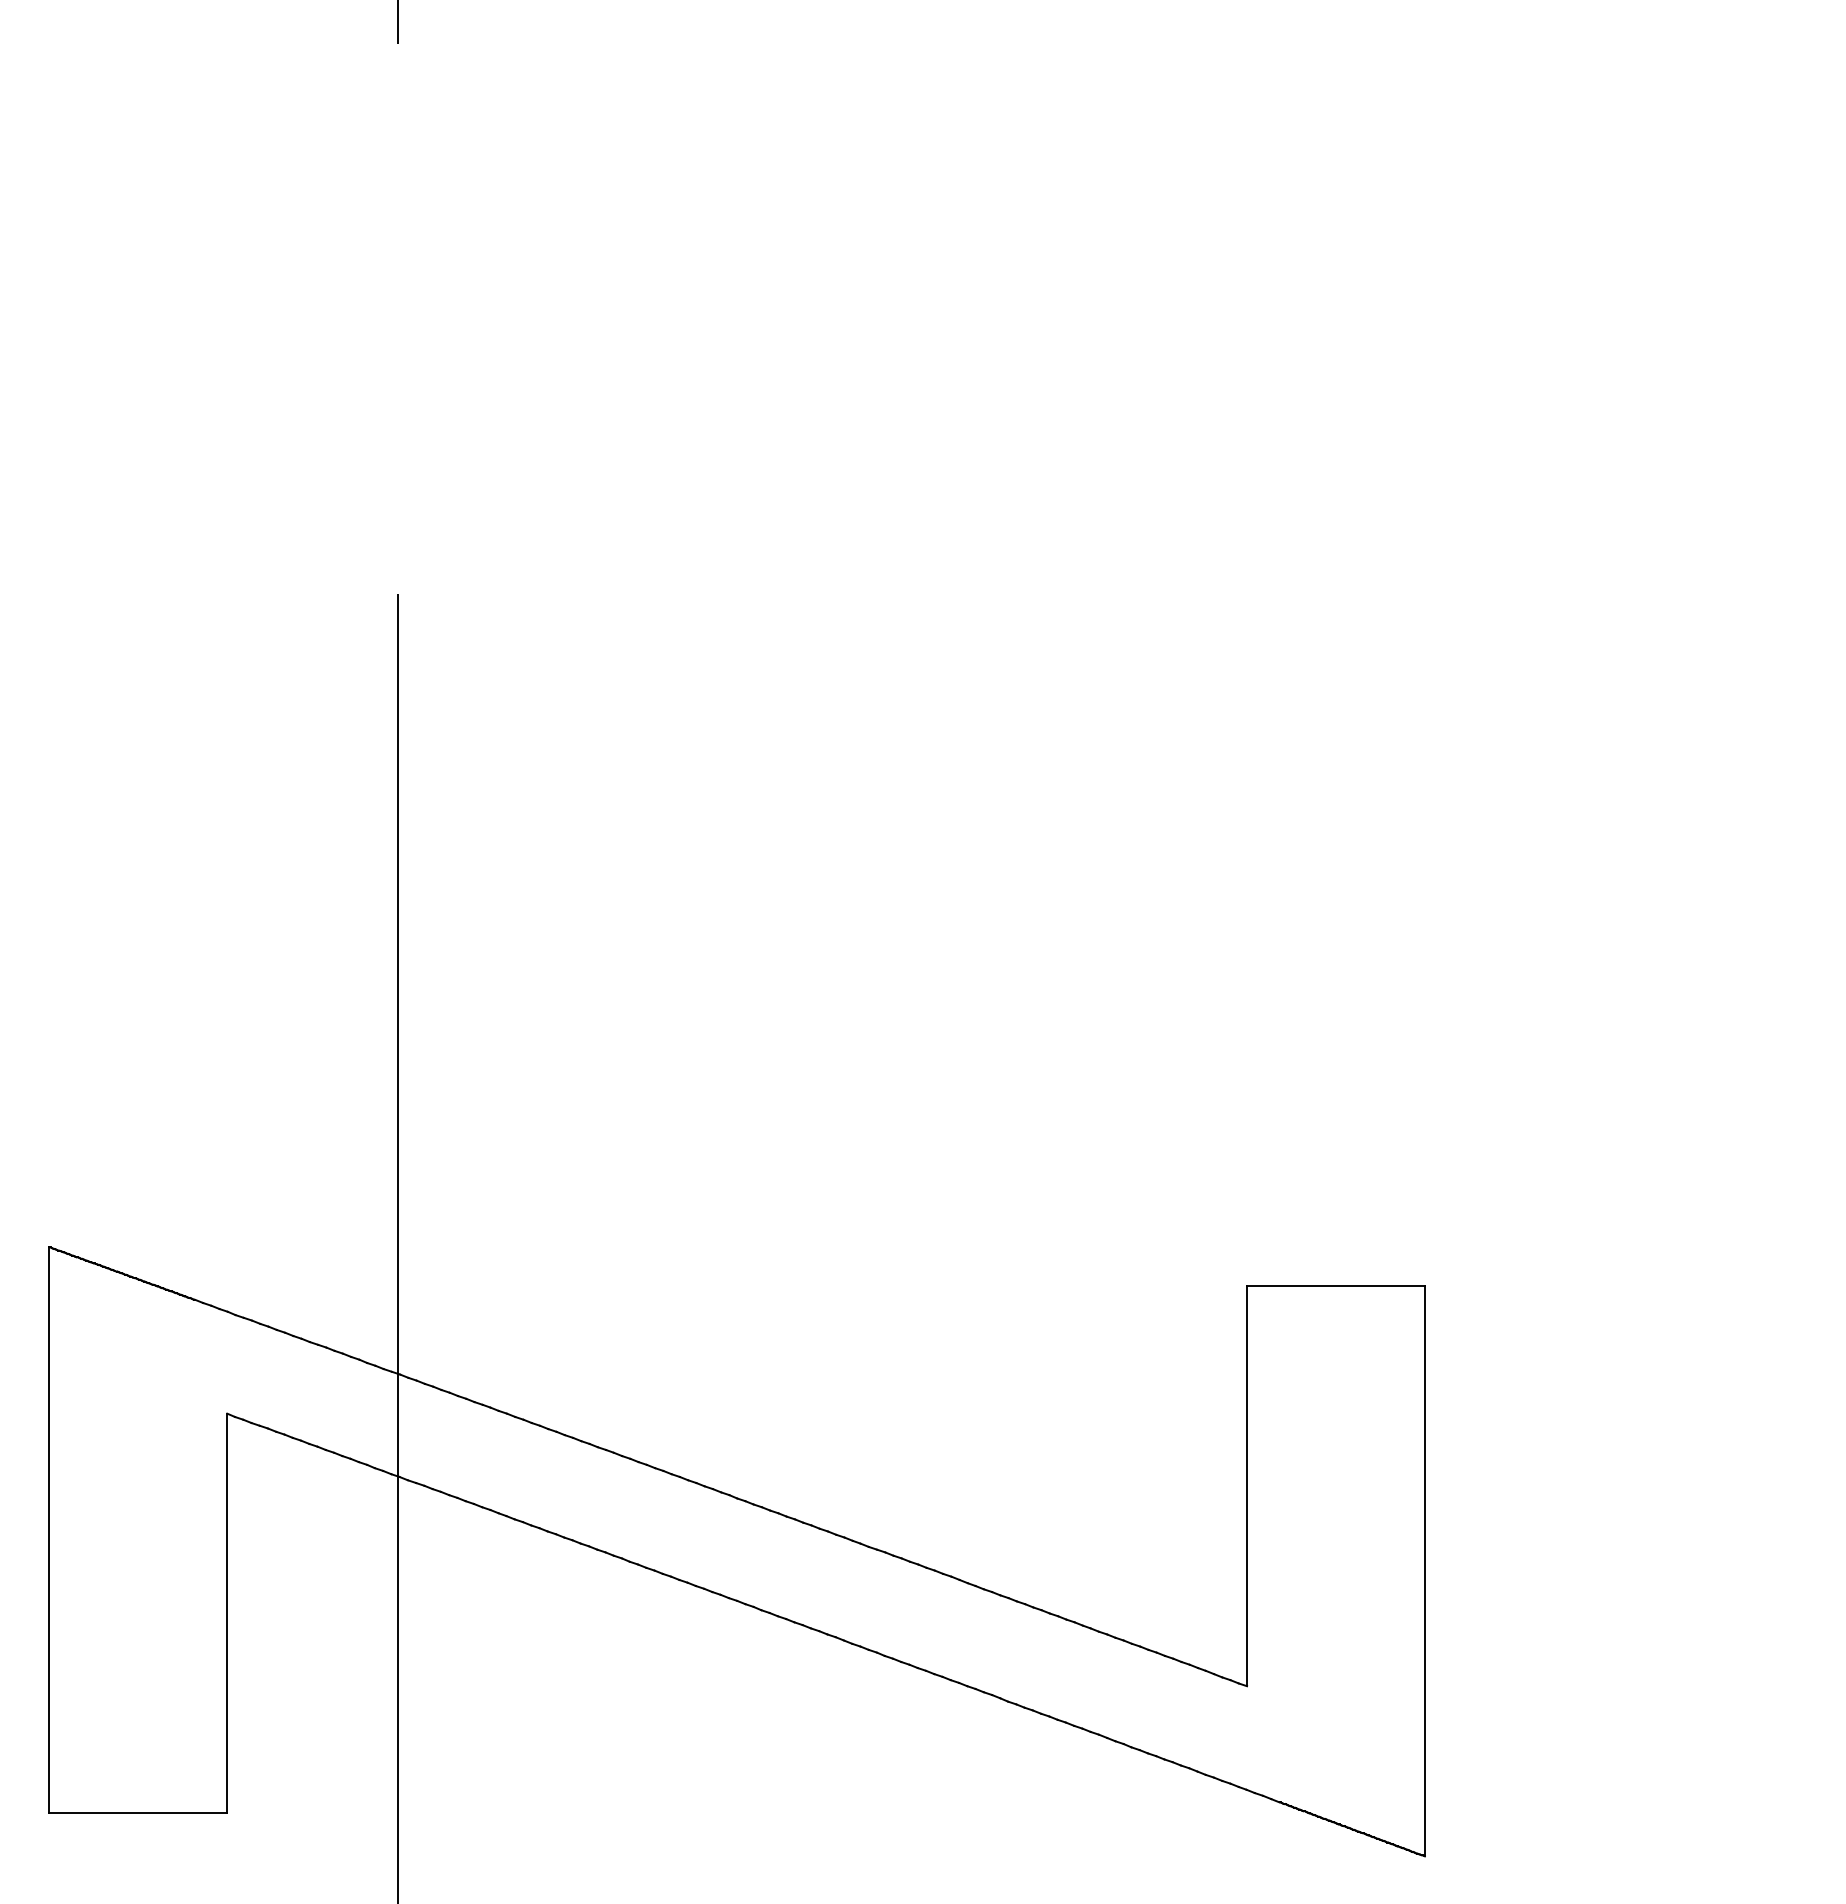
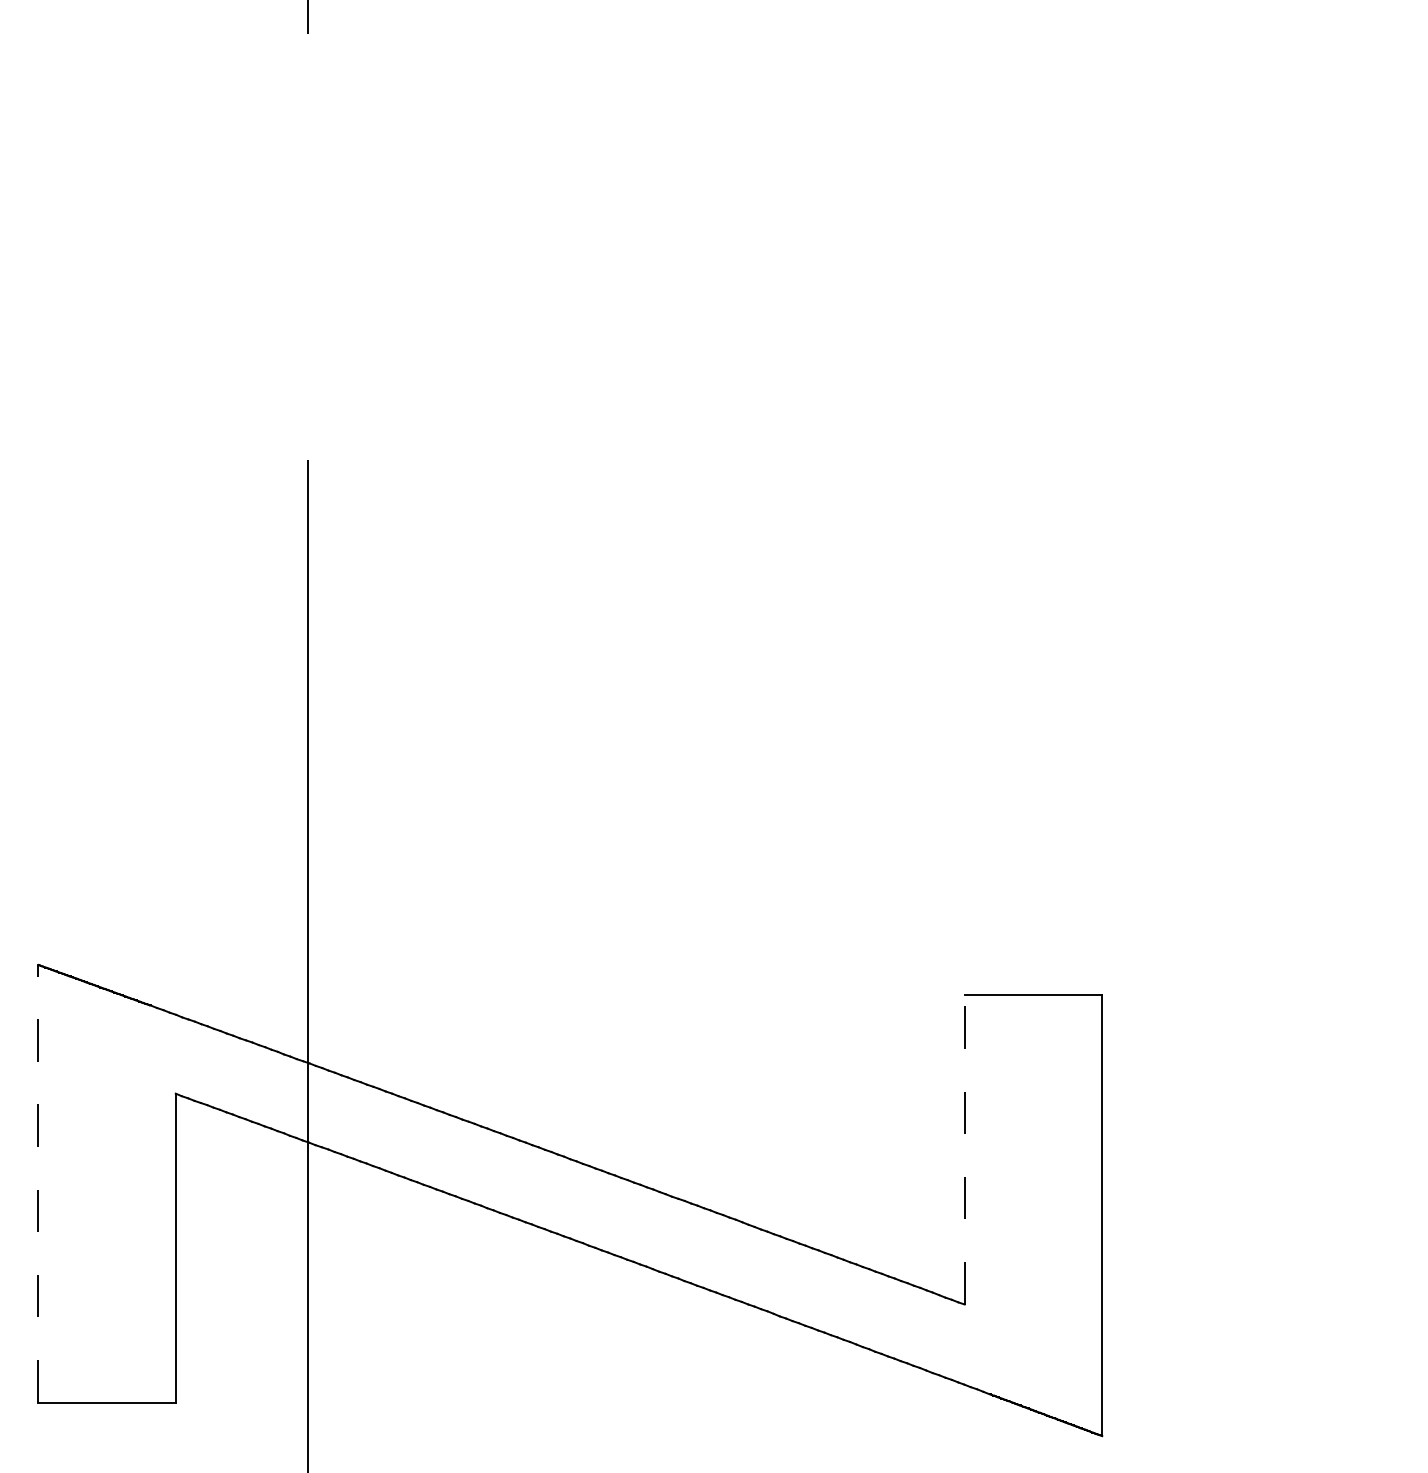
line: (1247, 1485) -> (965, 1149), solid -> dashed
line: (49, 1530) -> (38, 1184), solid -> dashed

